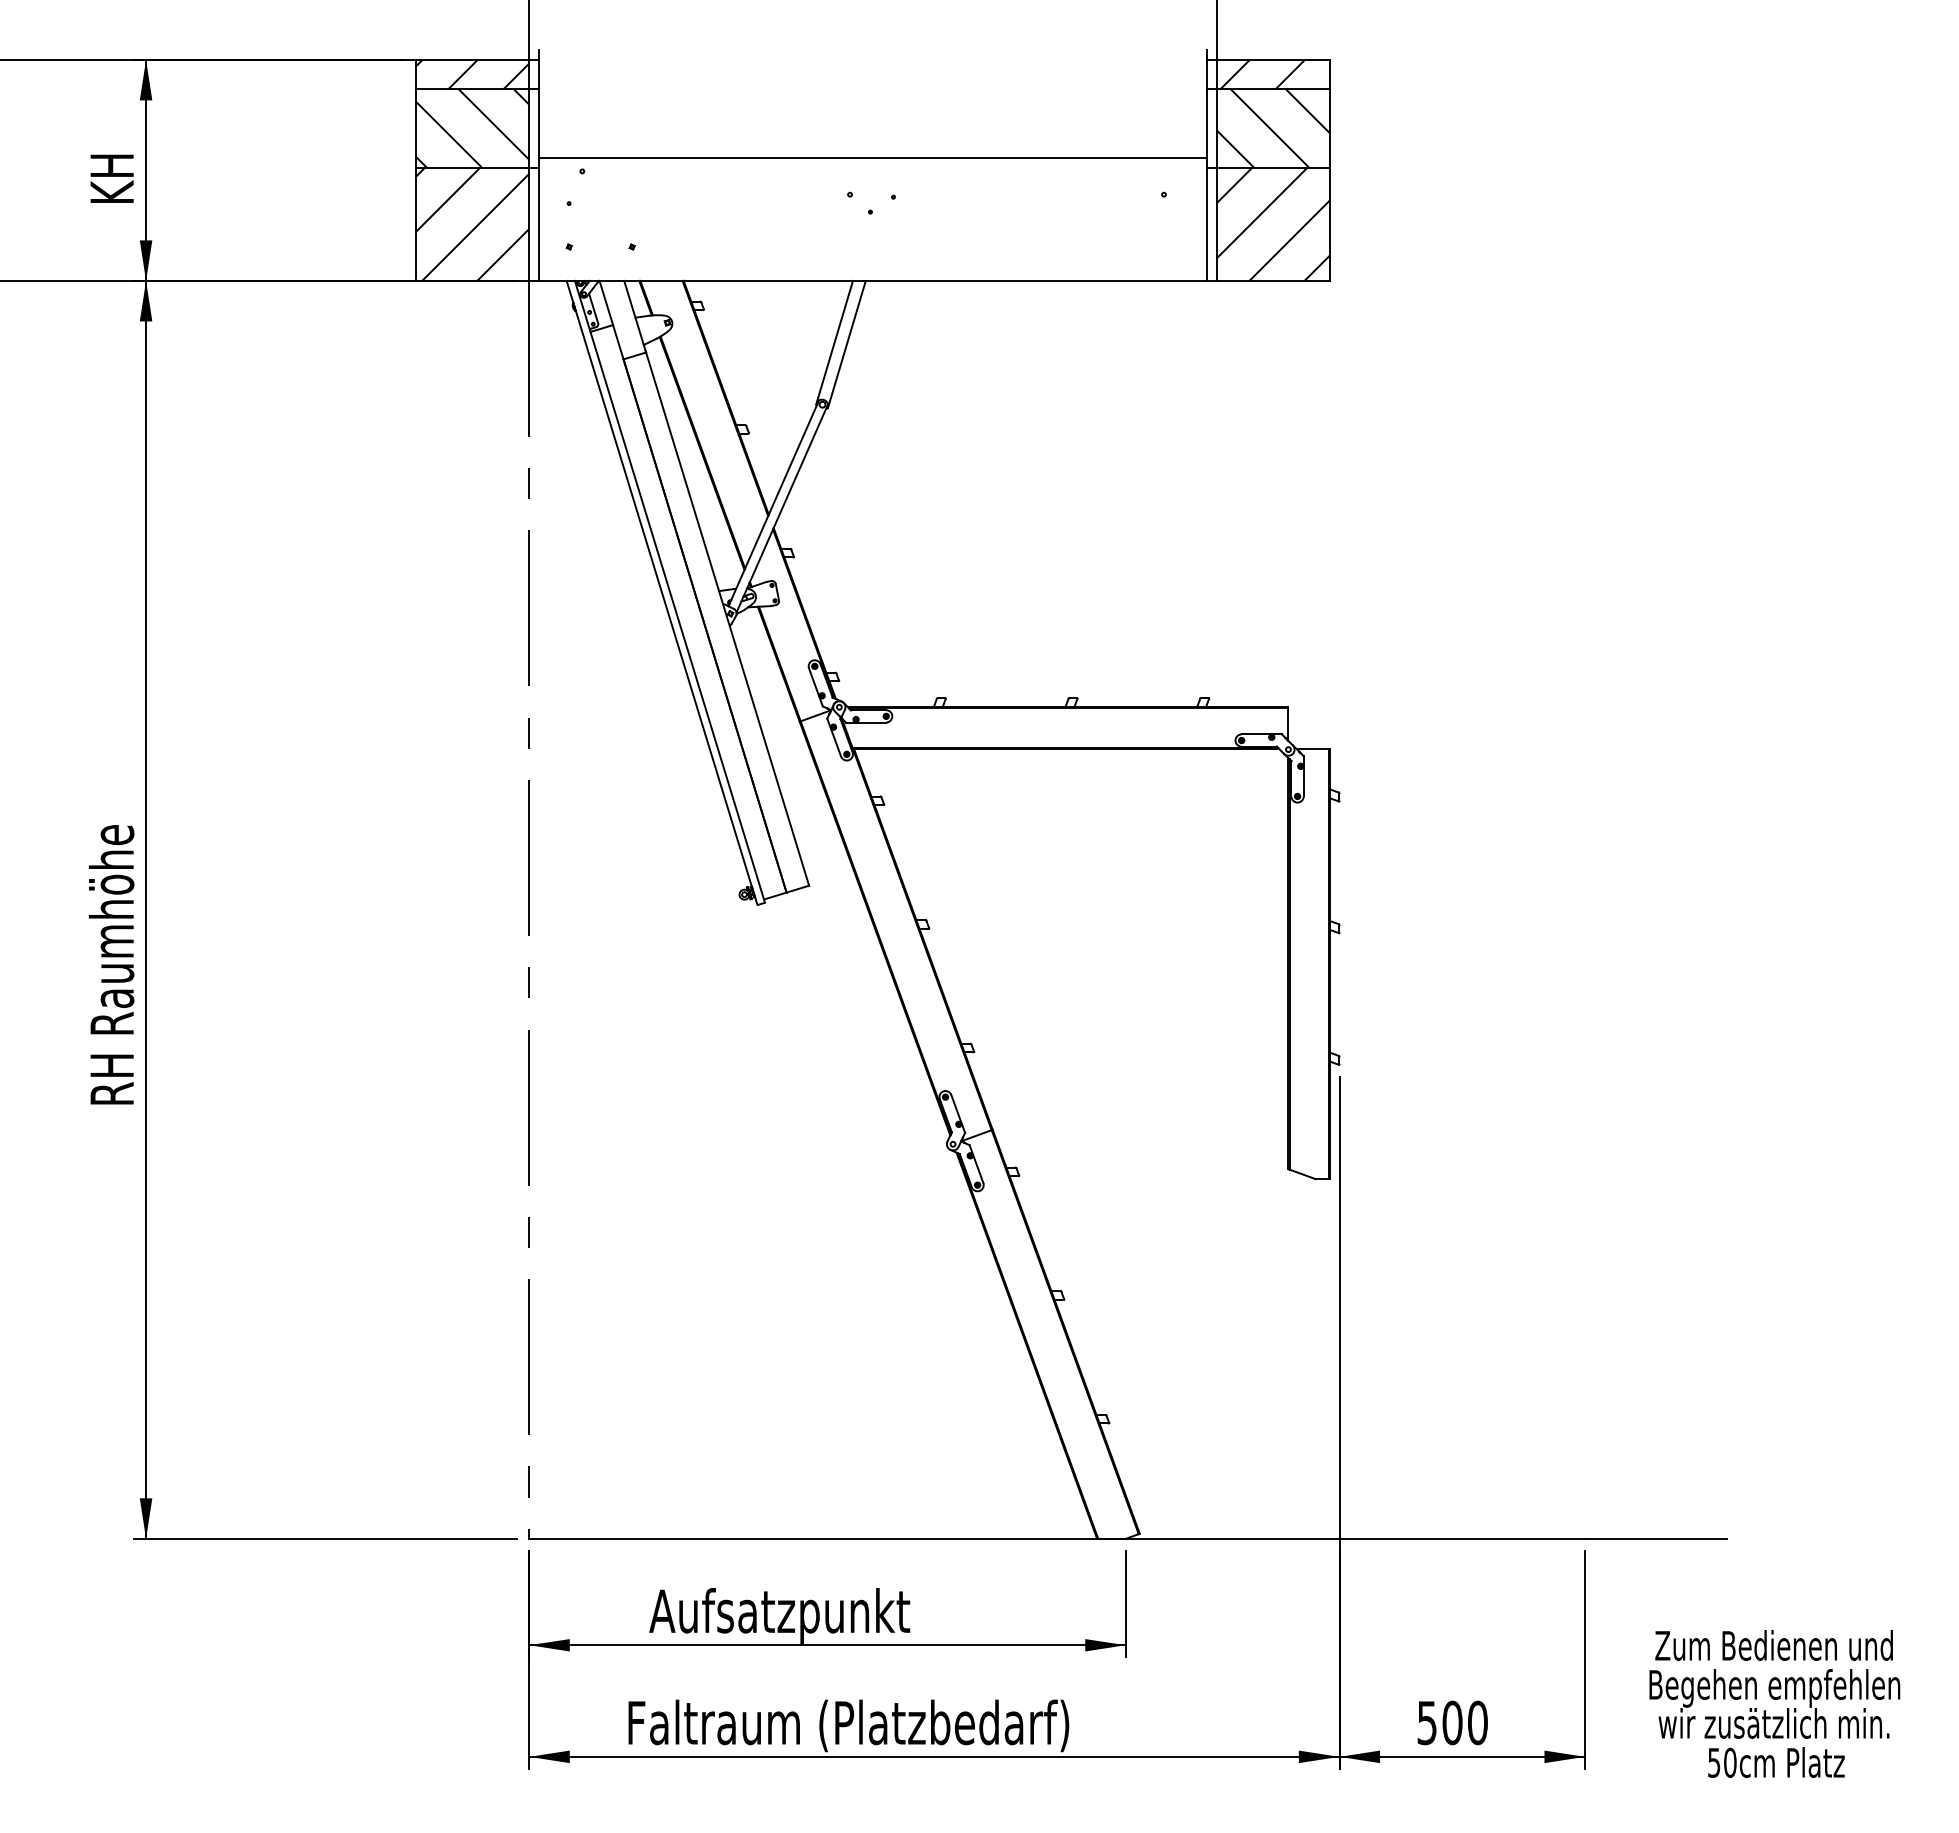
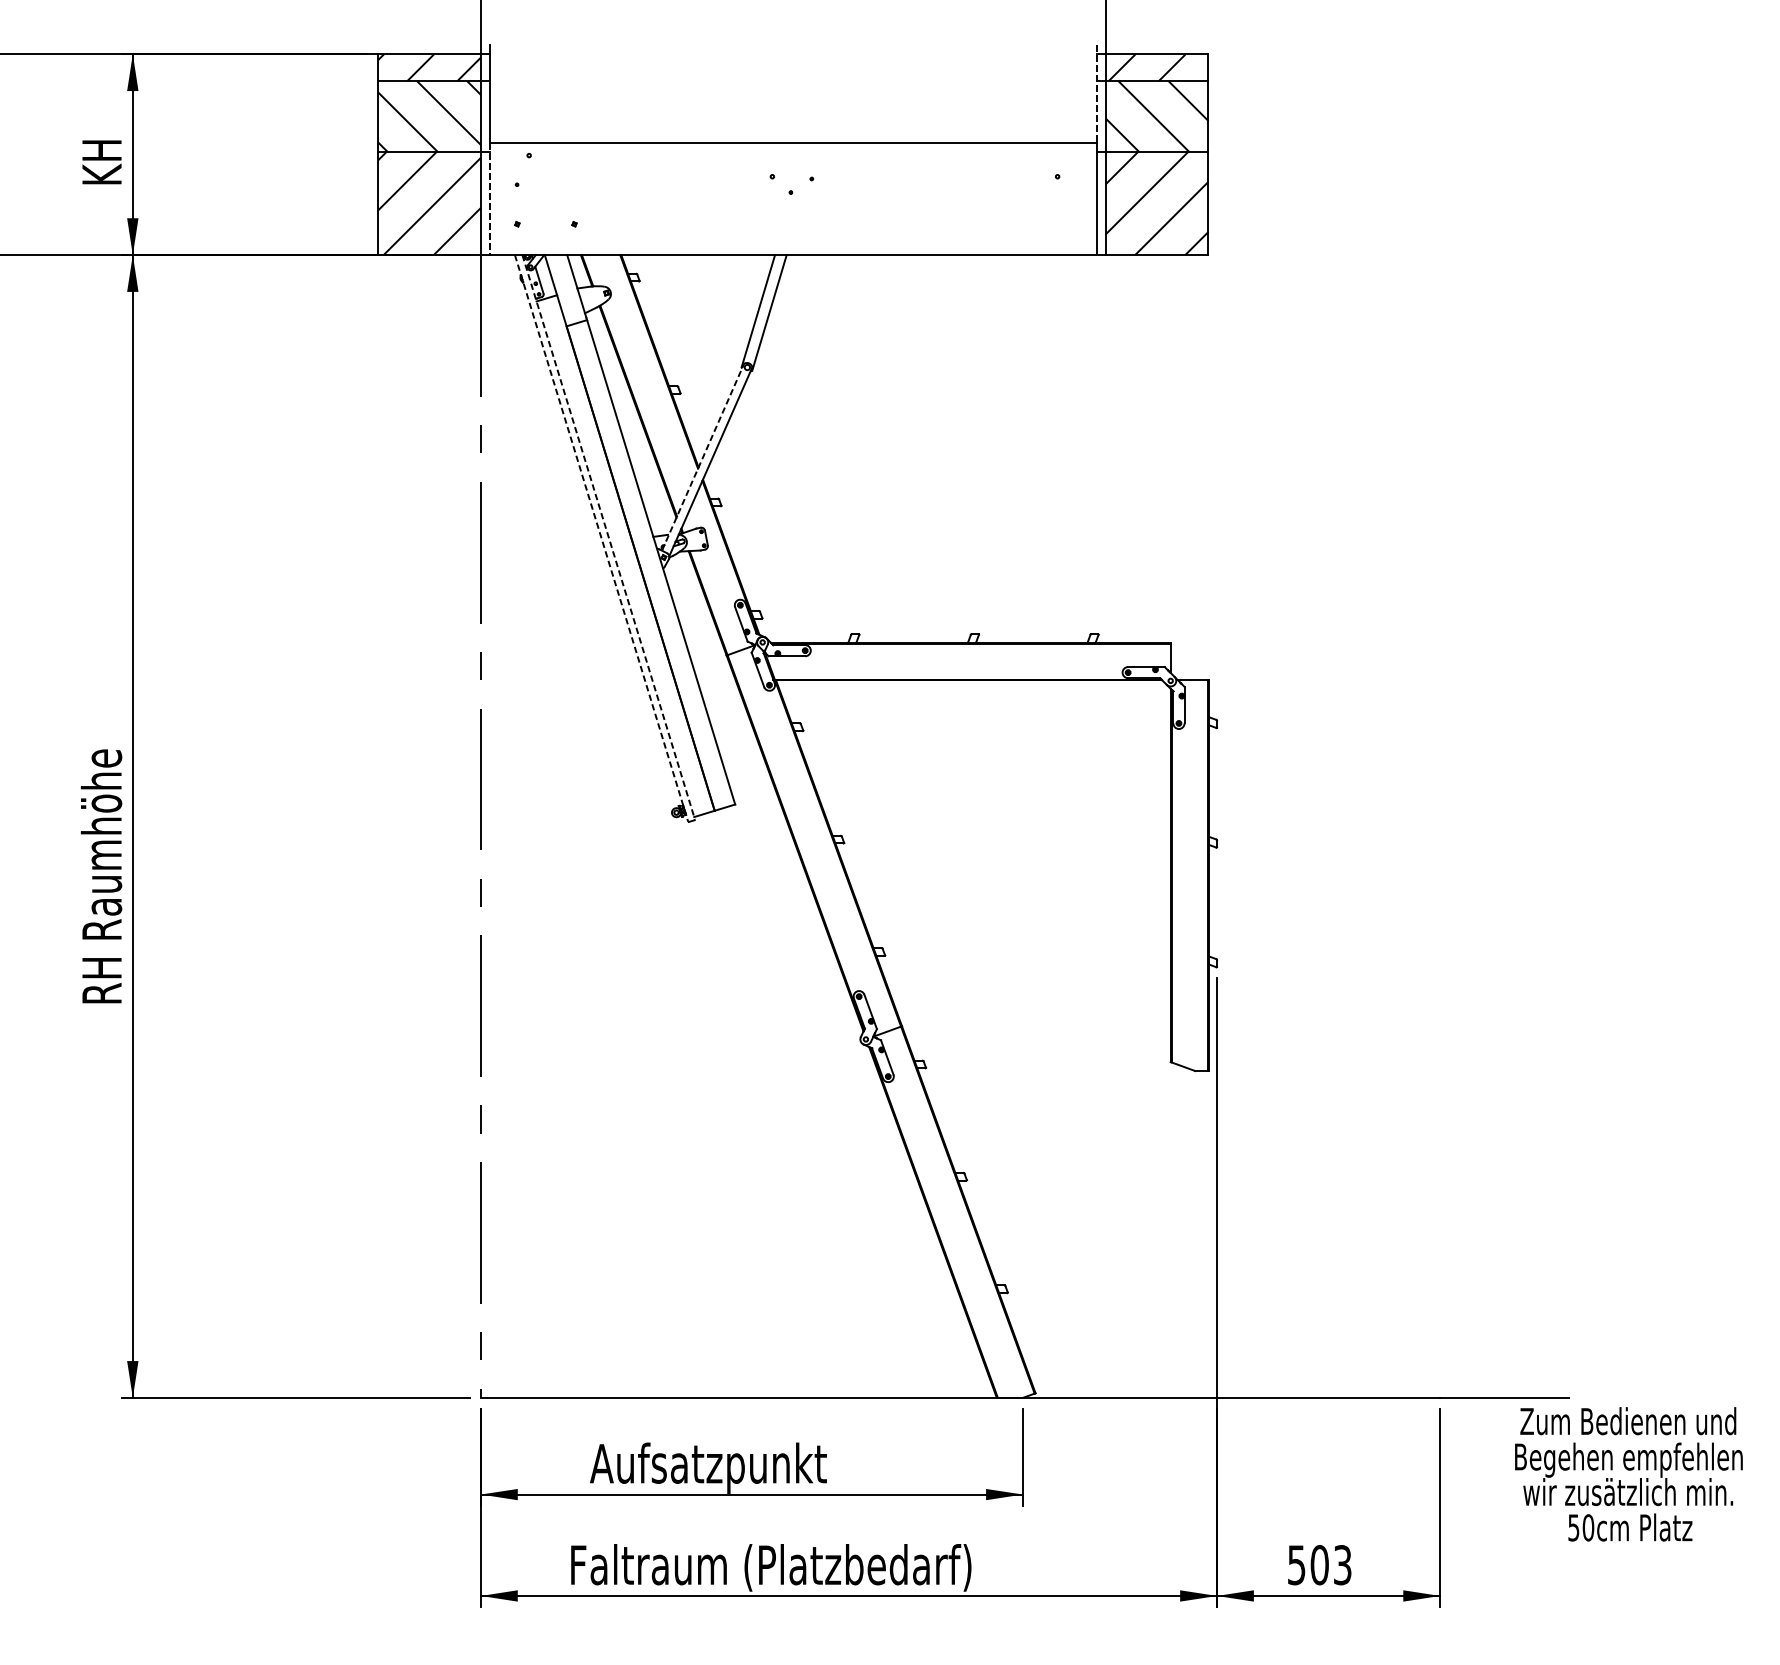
line: (1207, 104) -> (1097, 94), solid -> dashed
line: (539, 220) -> (490, 200), solid -> dashed
line: (774, 502) -> (703, 456), solid -> dashed
line: (669, 591) -> (608, 537), solid -> dashed
line: (662, 593) -> (602, 539), solid -> dashed
text: (1774, 1703) -> (1628, 1473), moved
text: (1477, 1722) -> (1342, 1564), 500 -> 503

